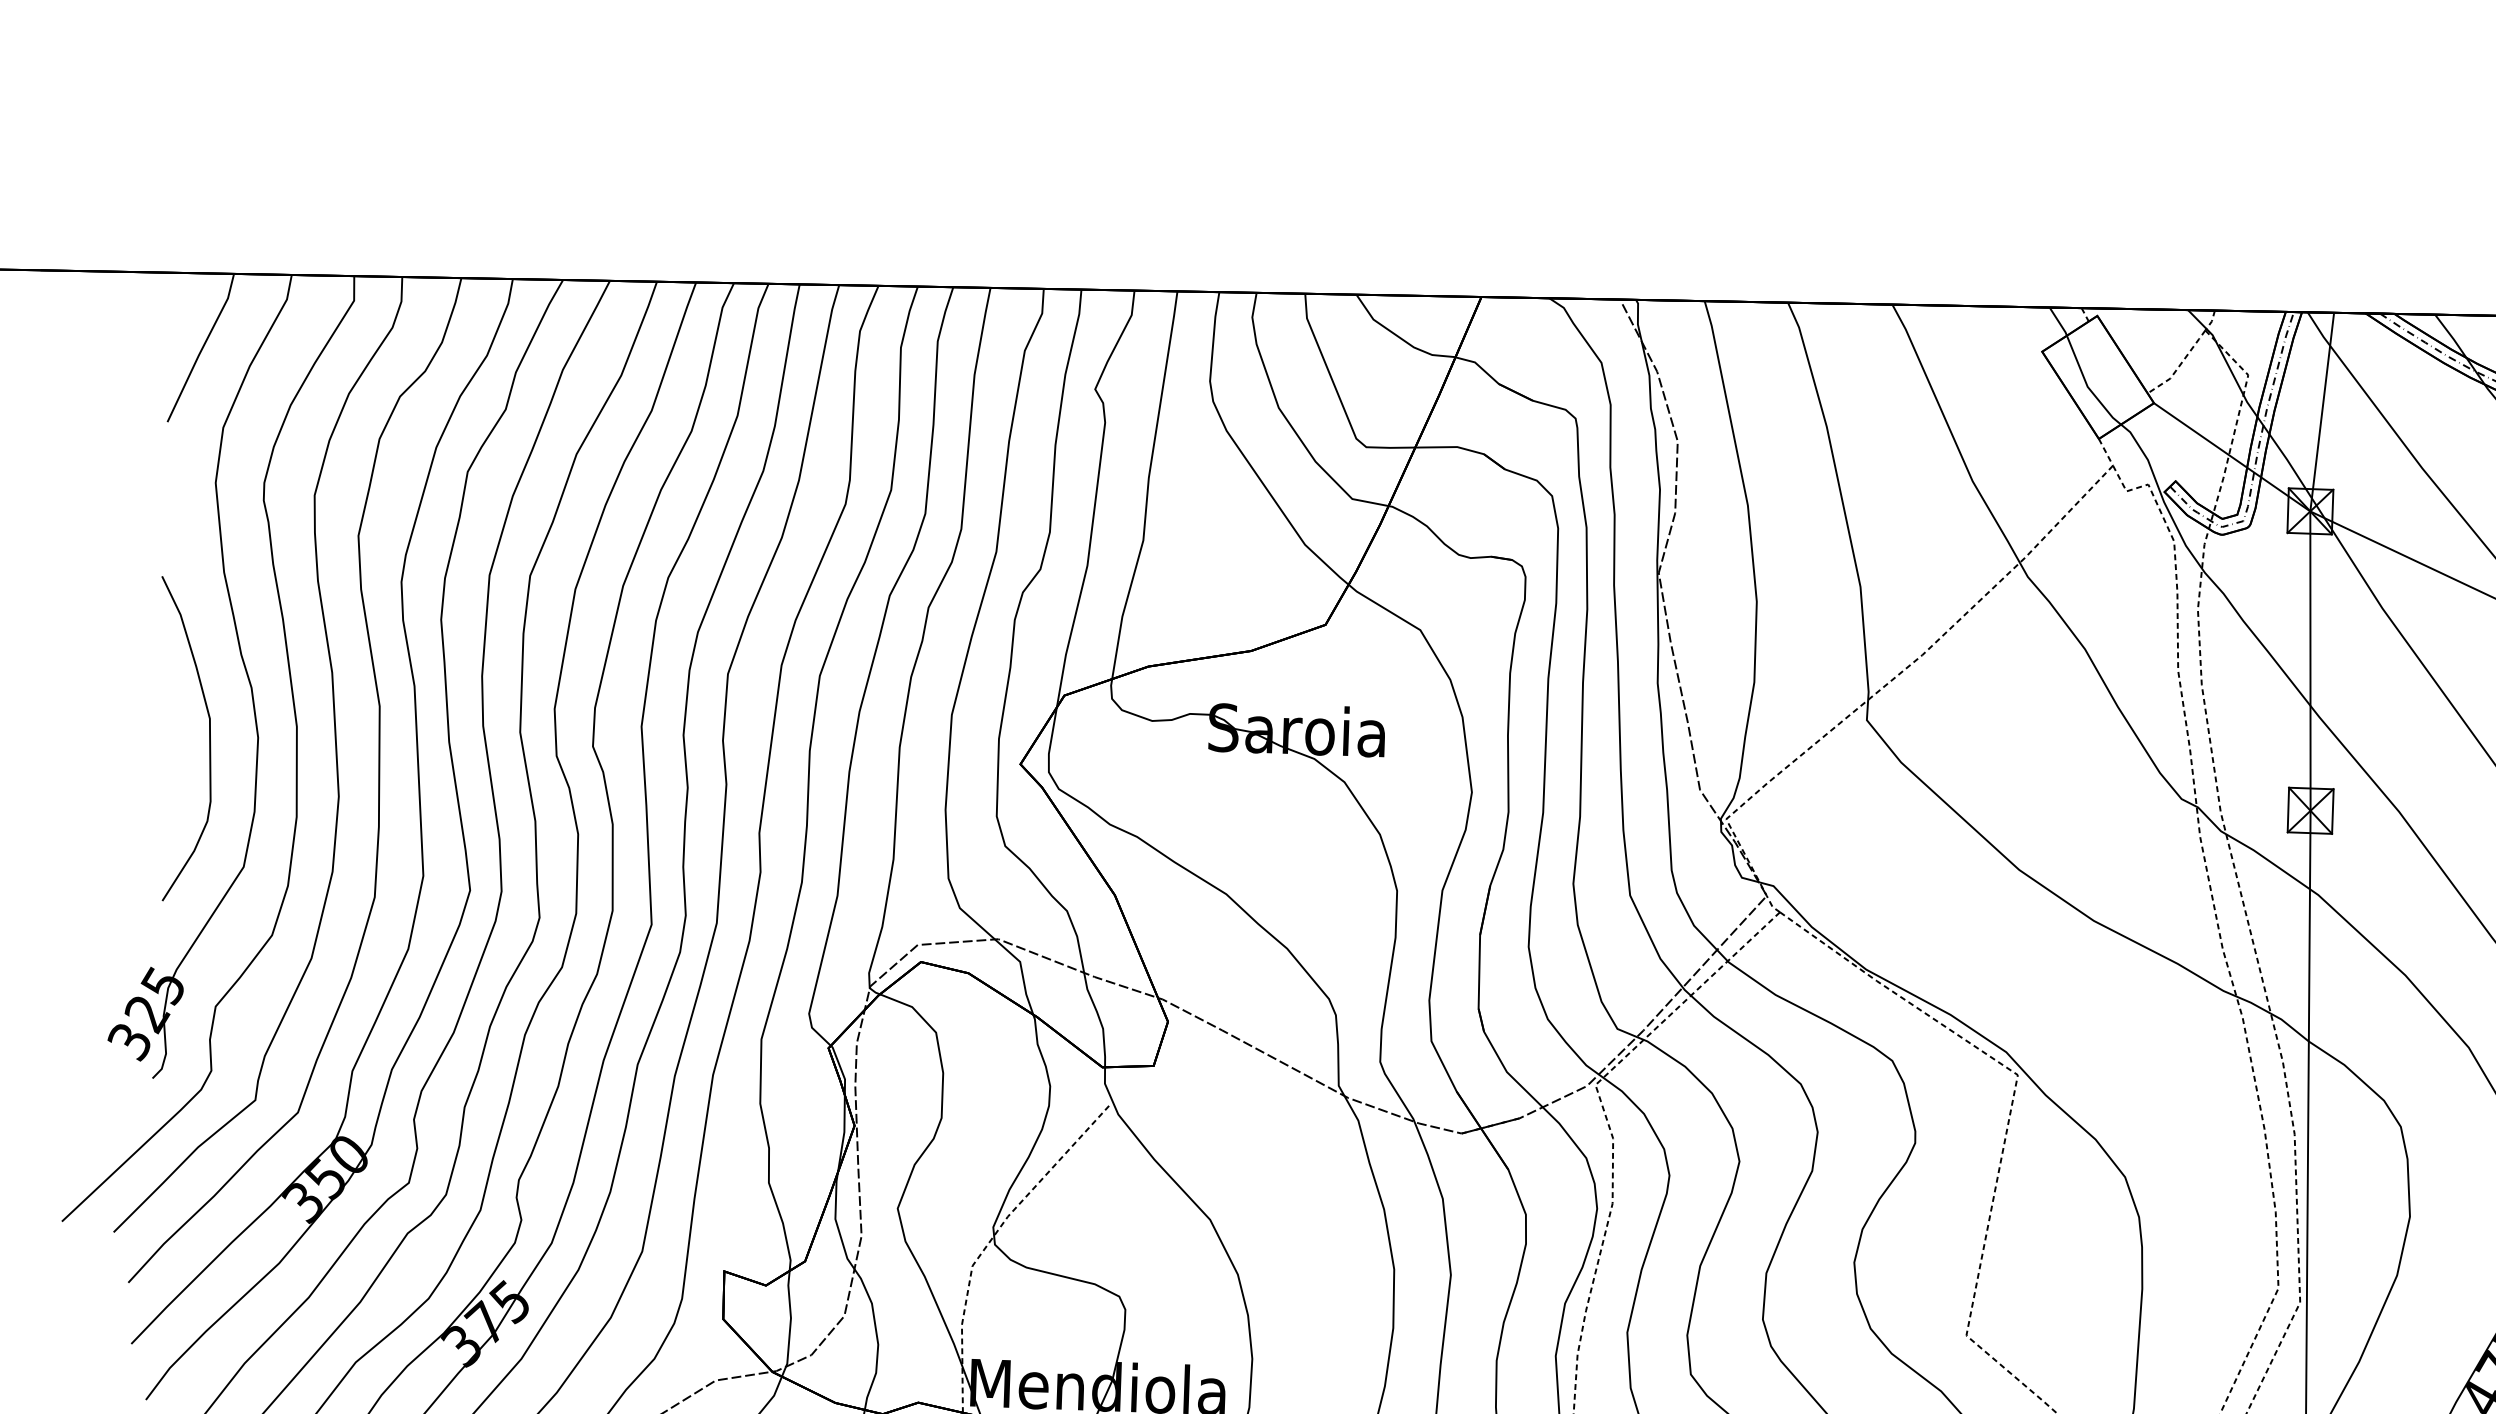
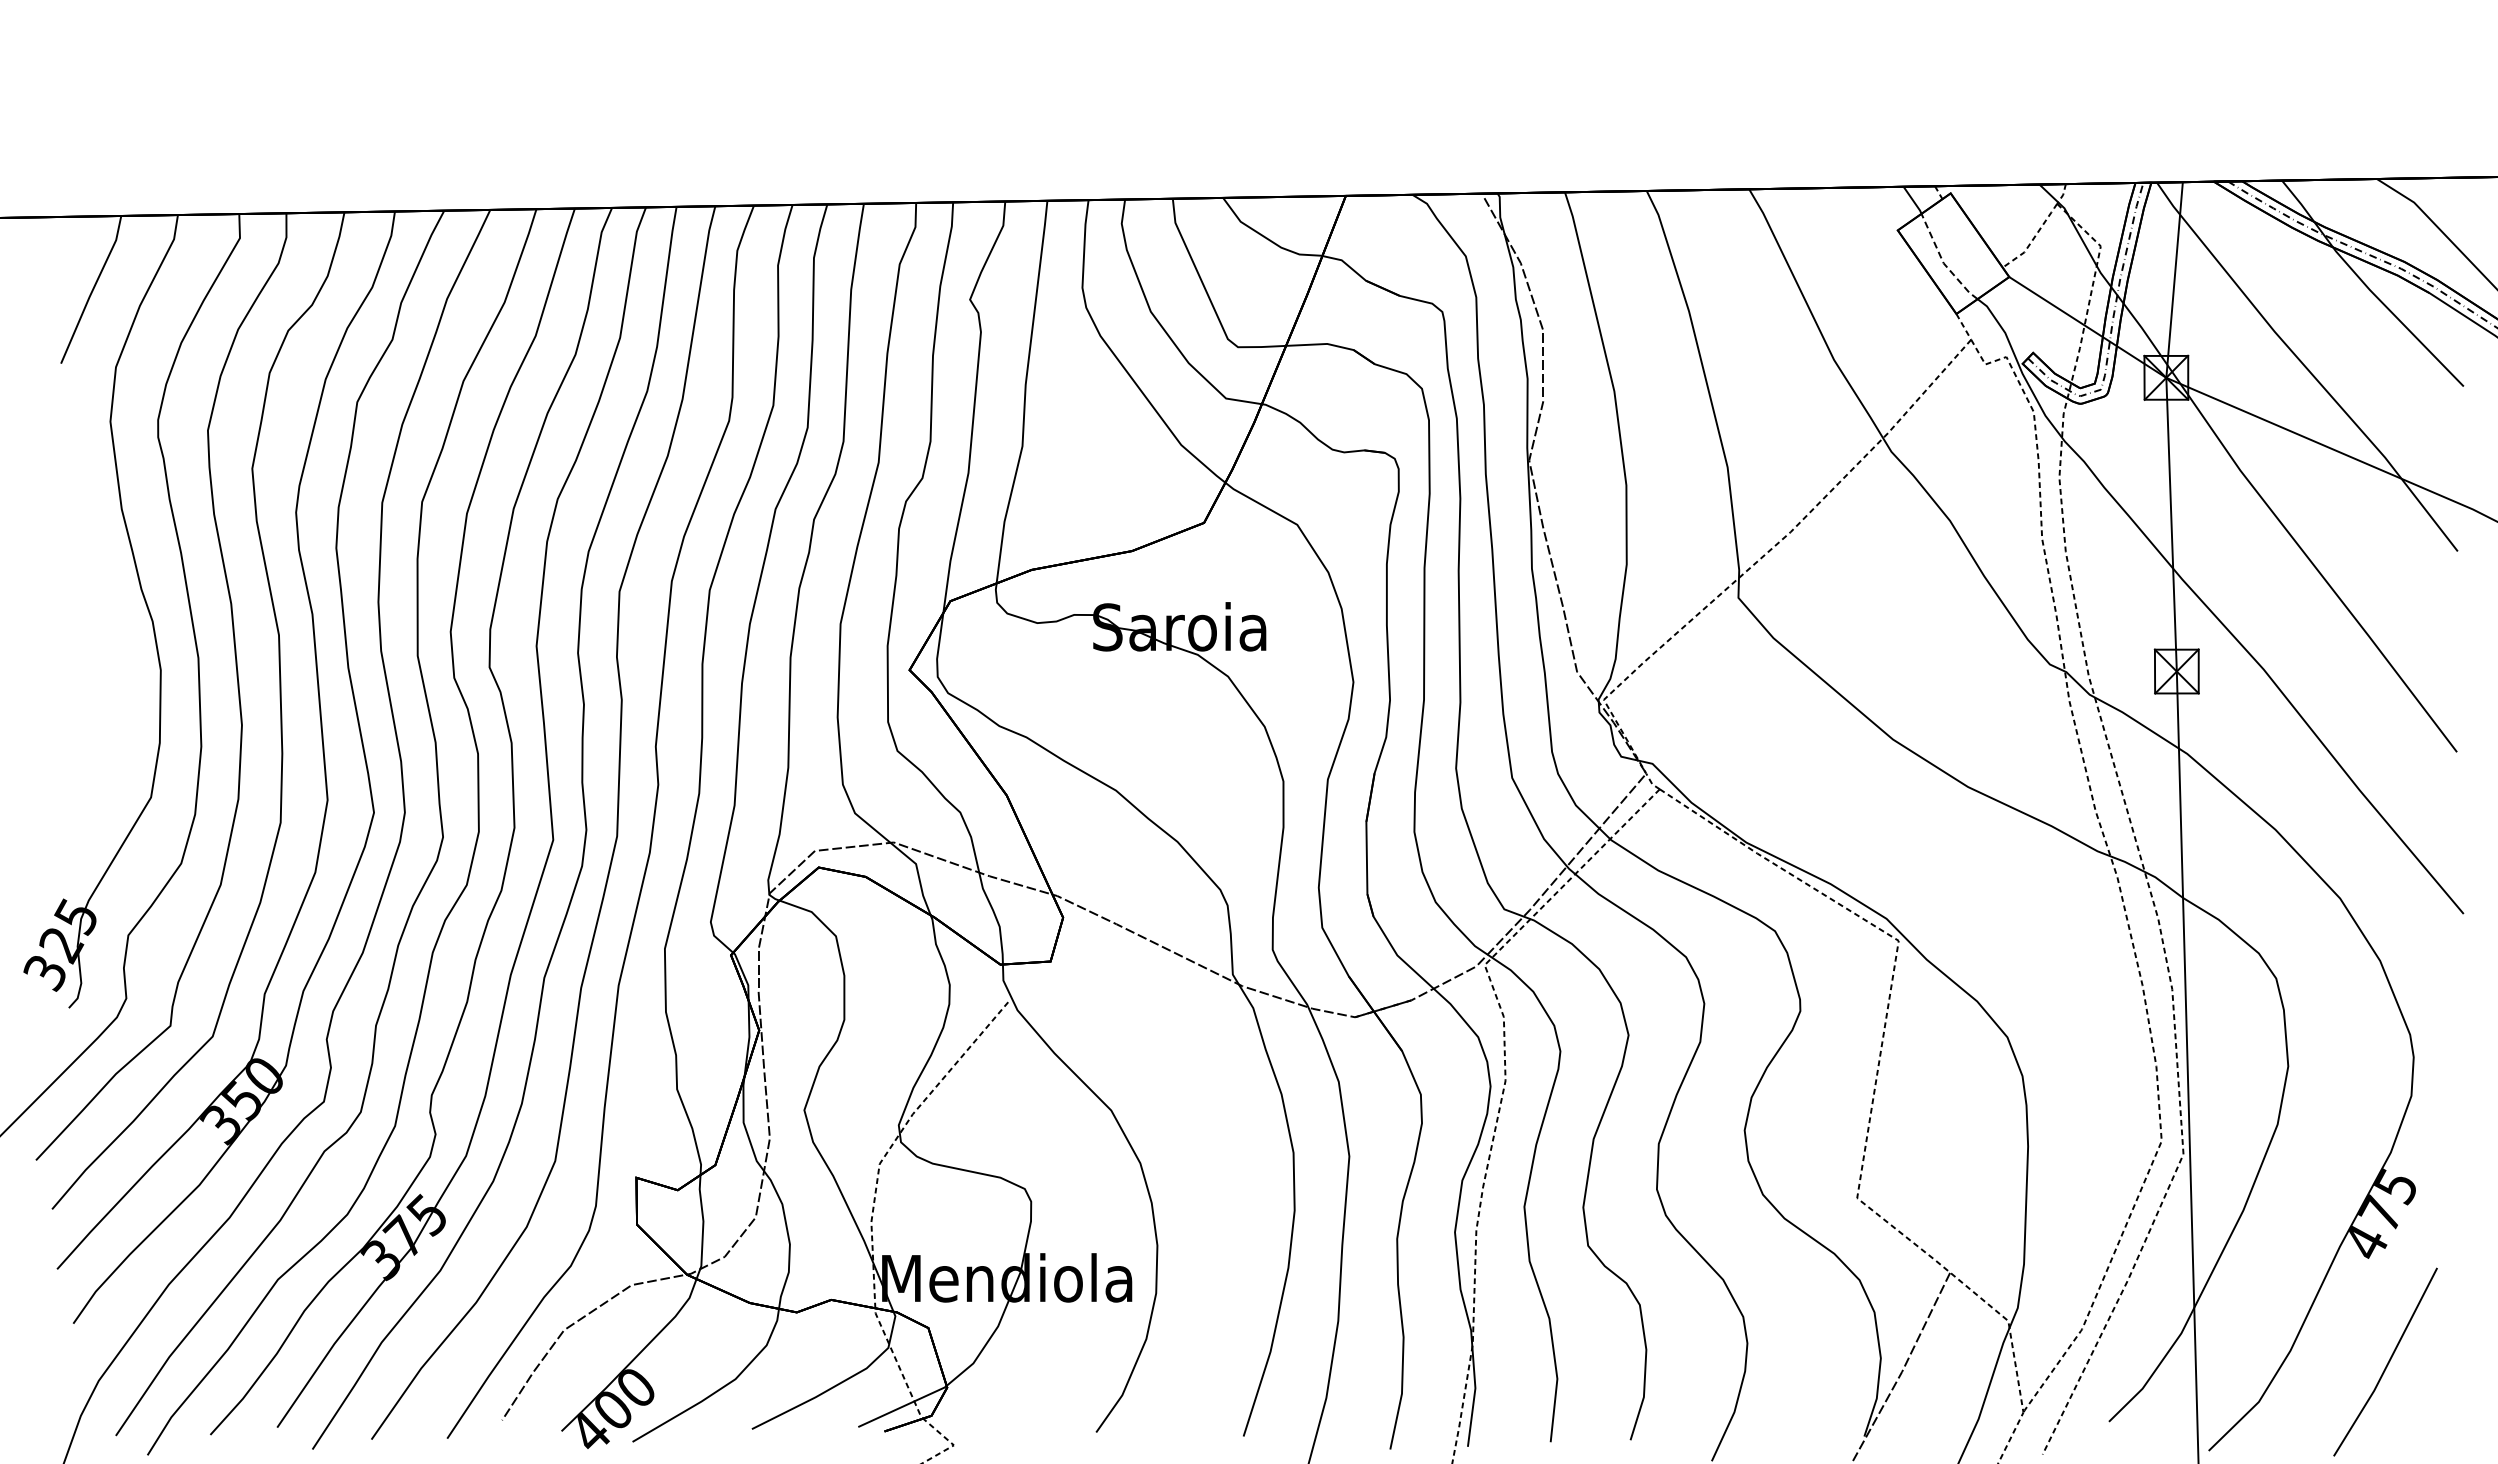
line: (2087, 386) -> (1943, 262), solid -> dashed
curve: (208, 740) -> (112, 674), removed

